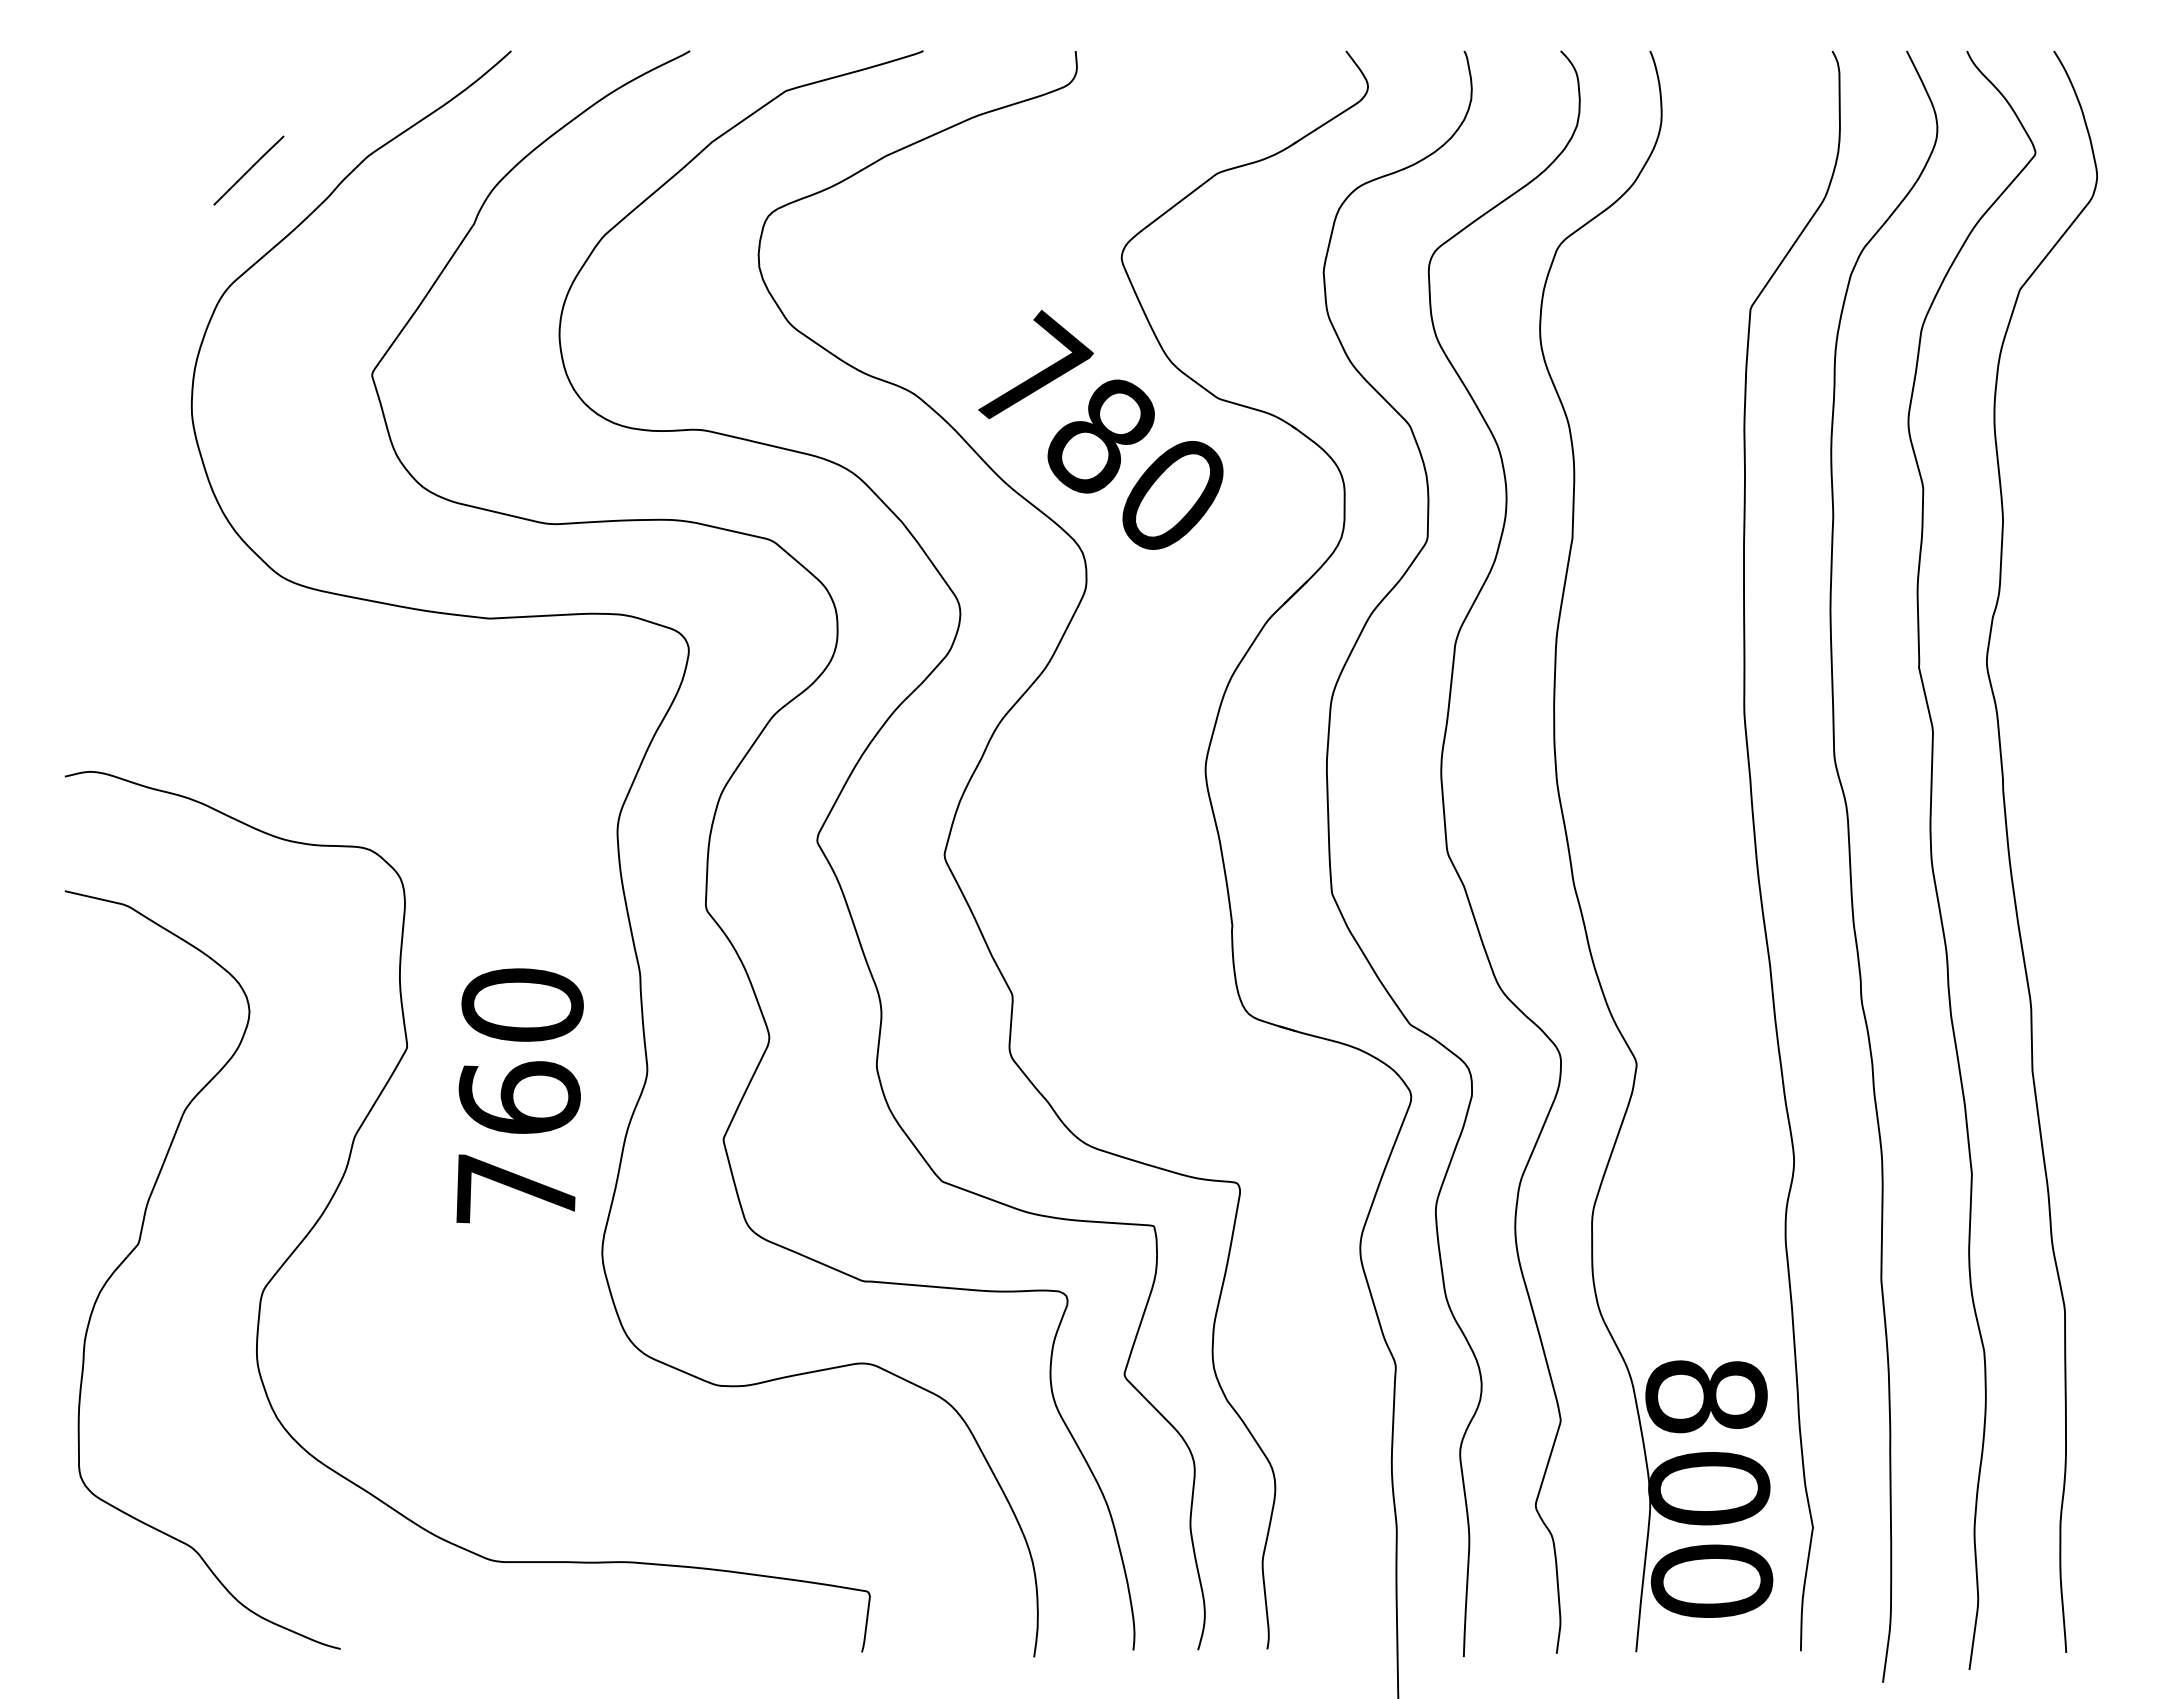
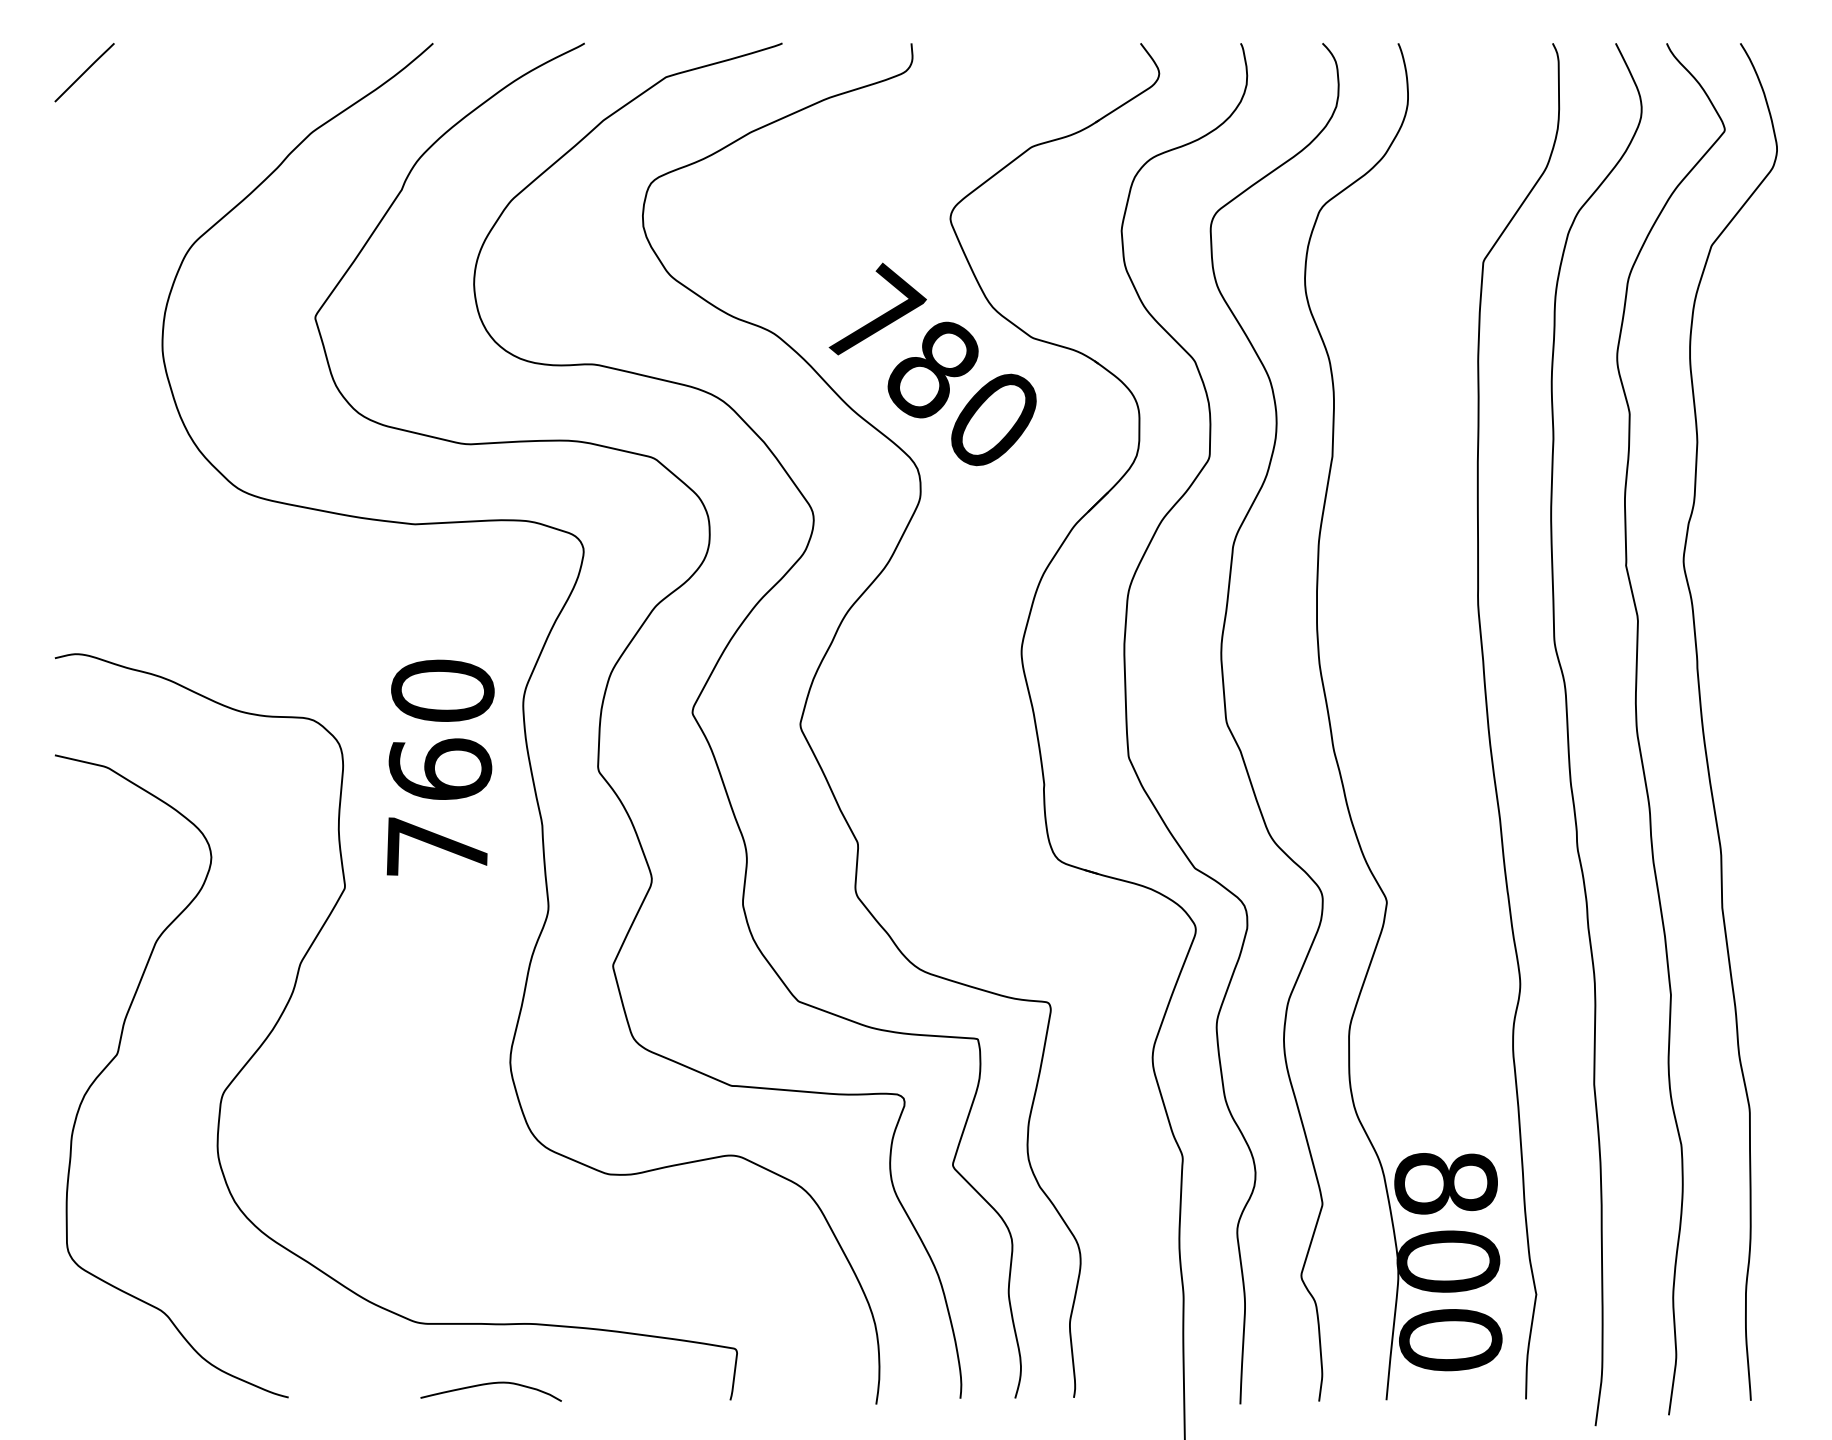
line: (248, 170) -> (84, 72), moved
text: (519, 1095) -> (440, 767), moved
curve: (579, 1633) -> (491, 1384), added

